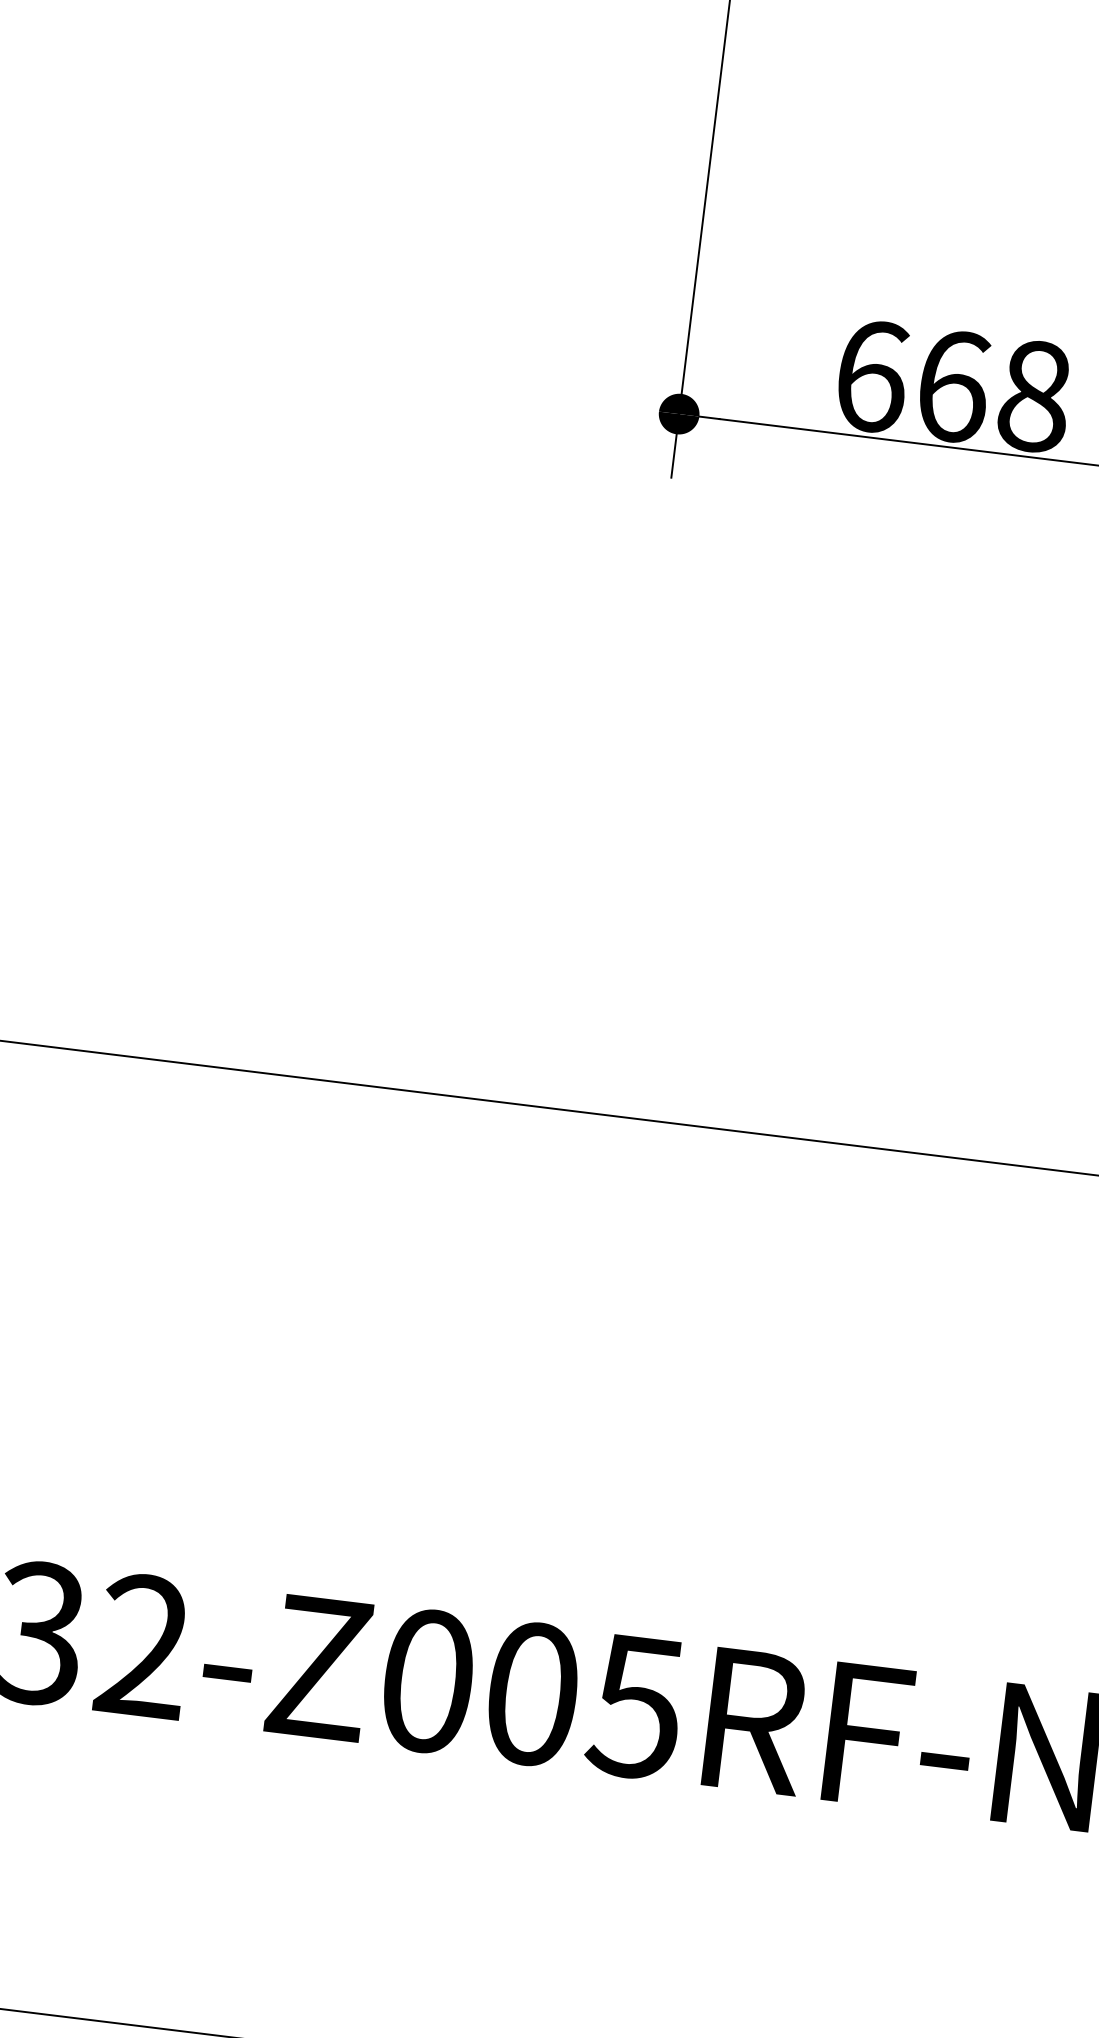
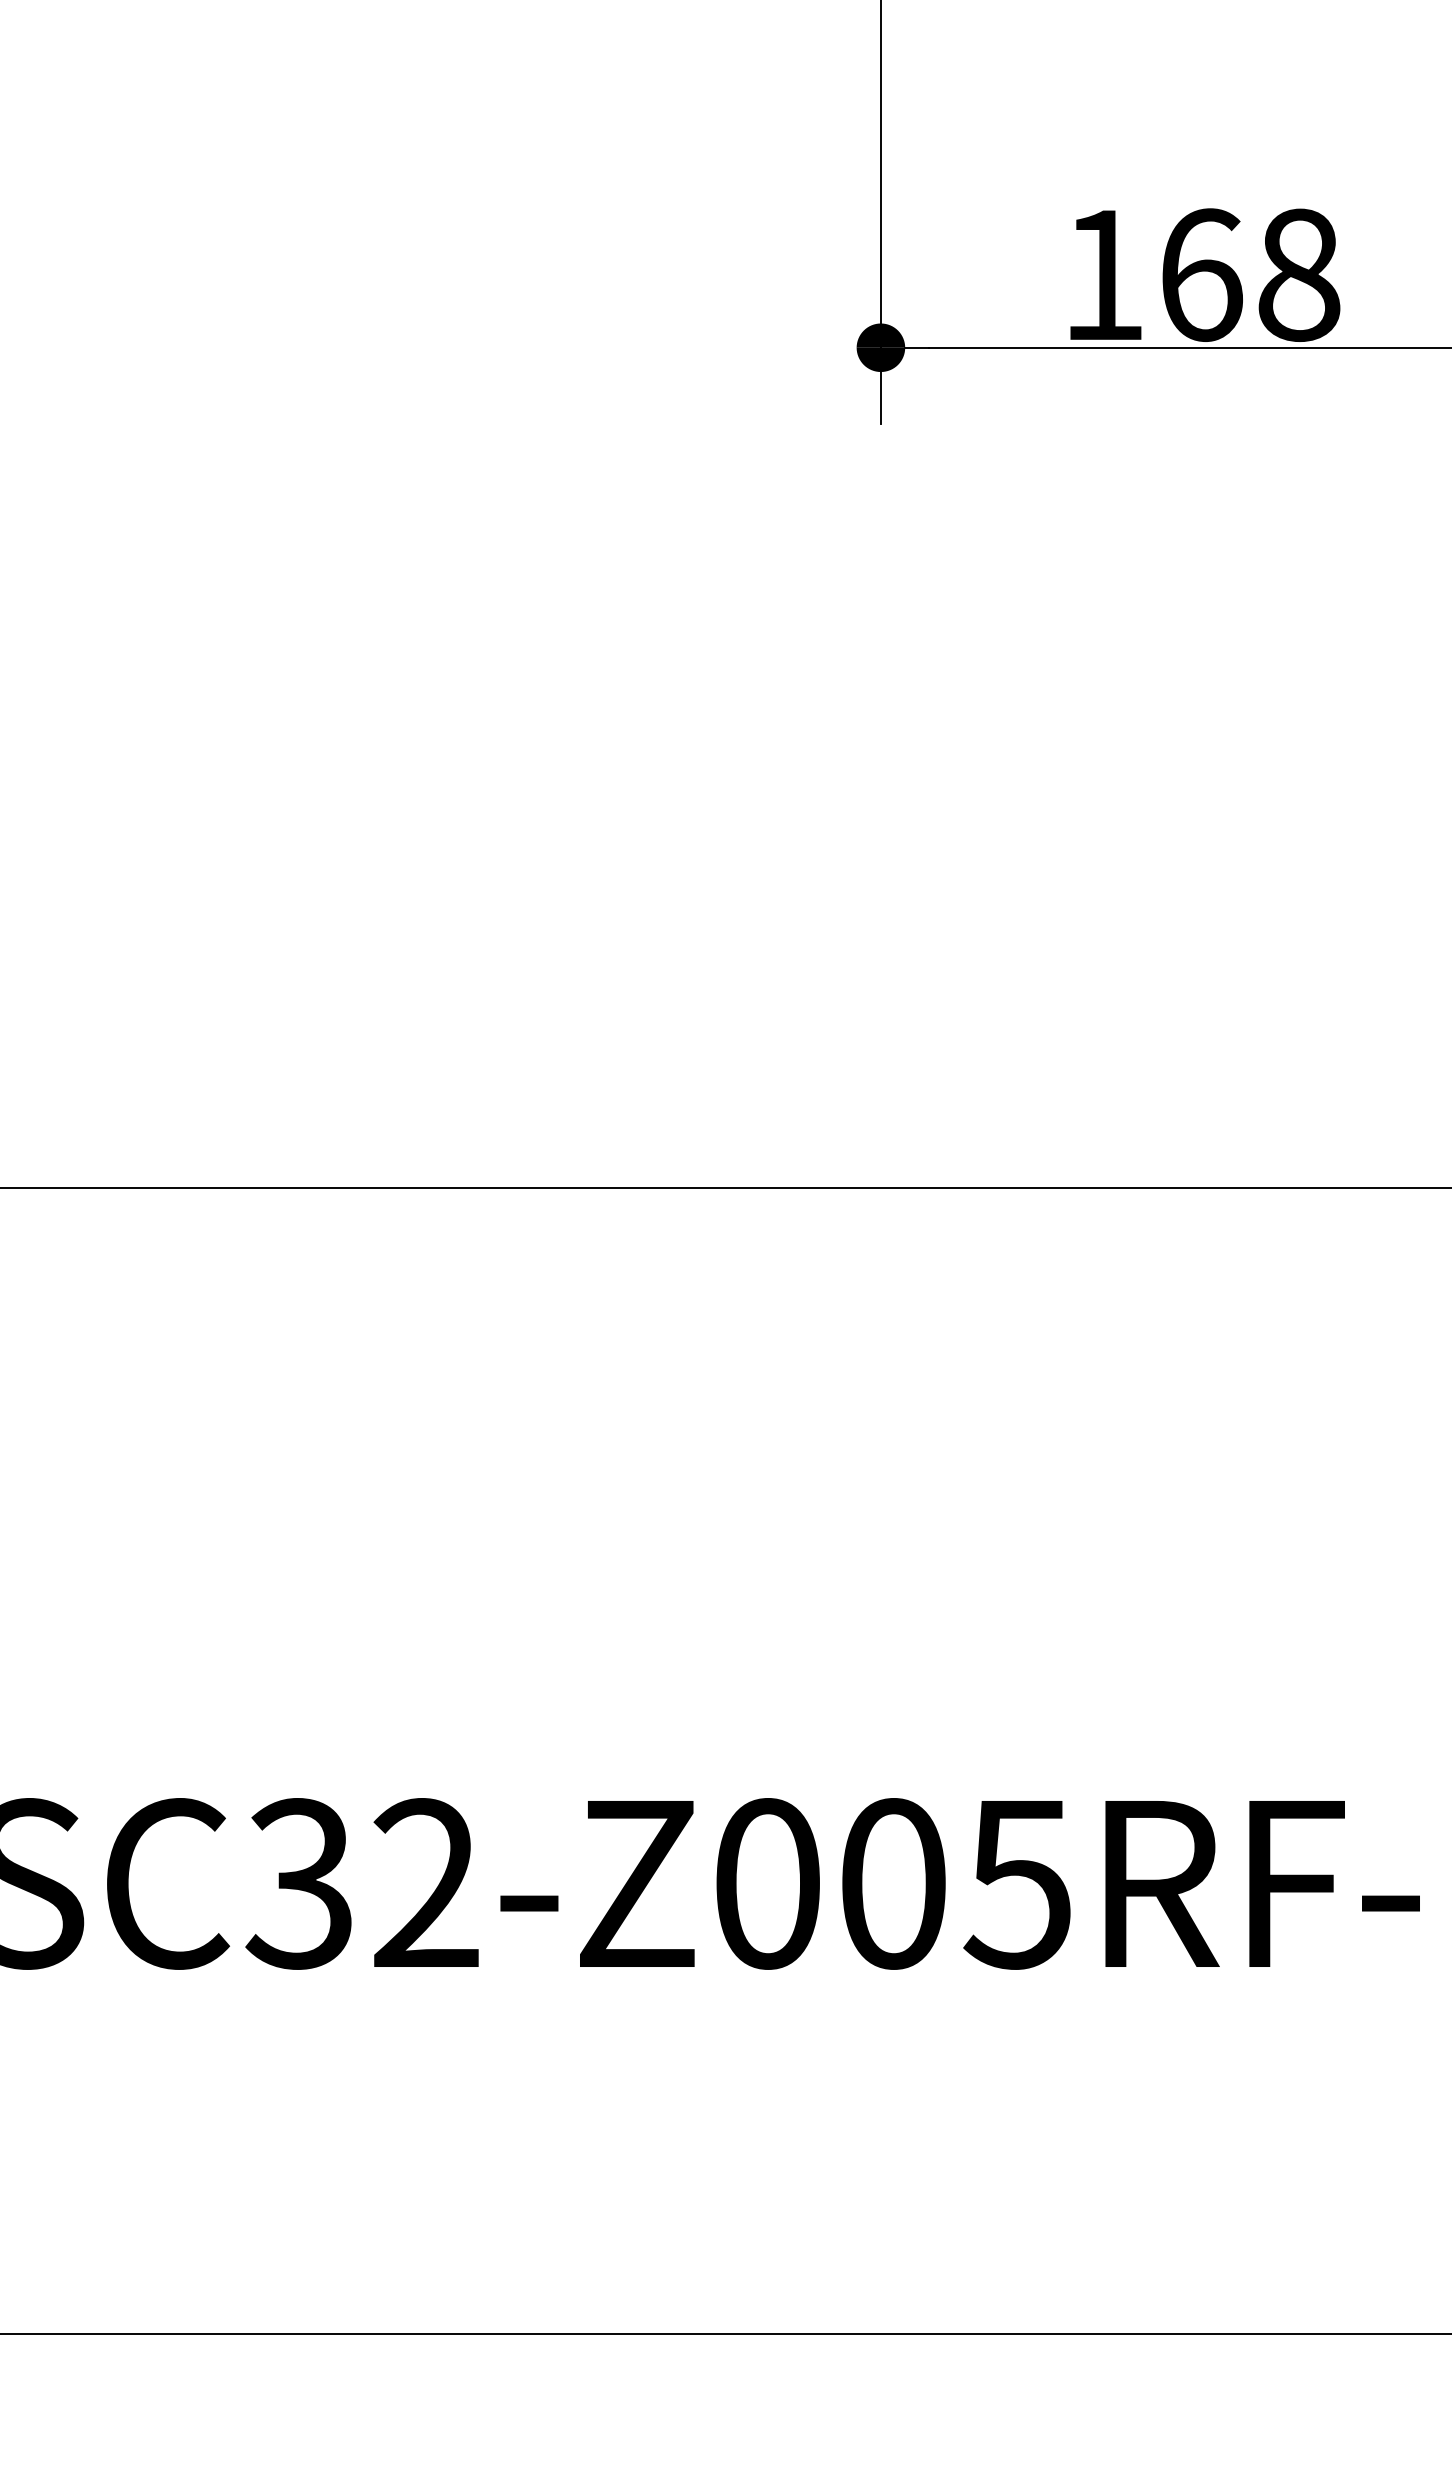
text: (872, 375) -> (1104, 274), 668 -> 168

